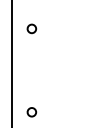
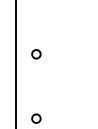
part: (31, 29) -> (36, 54), moved

